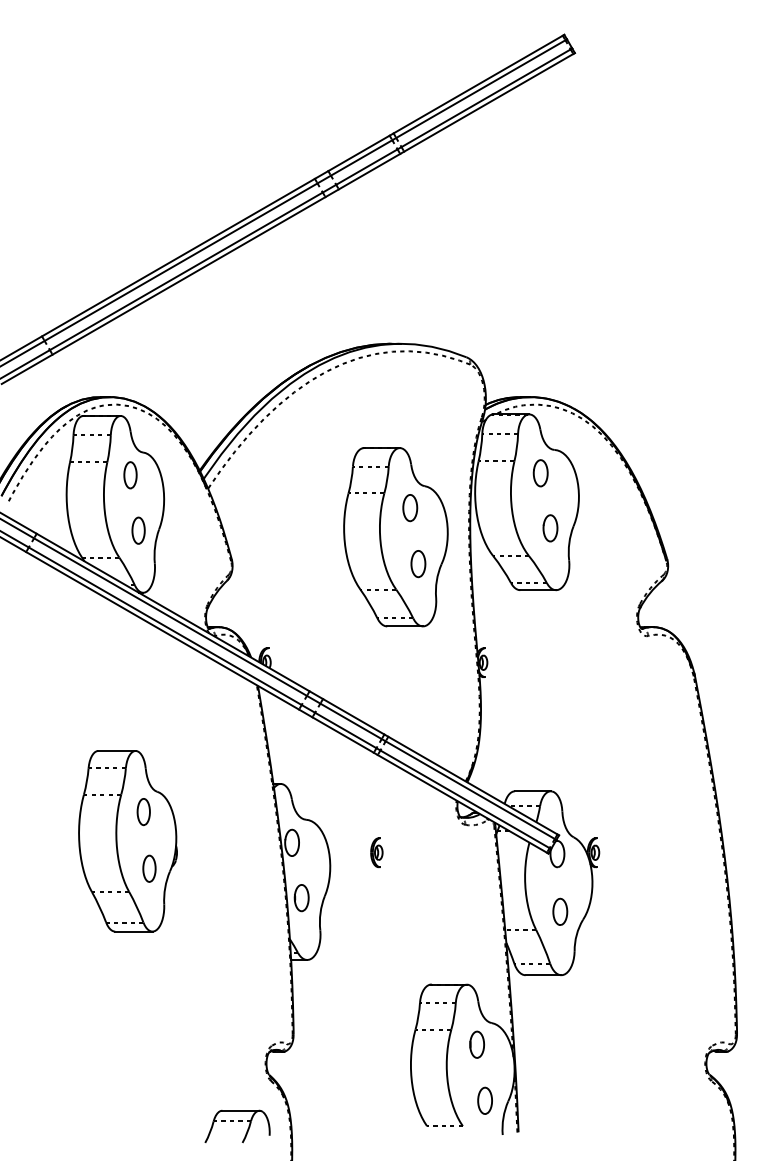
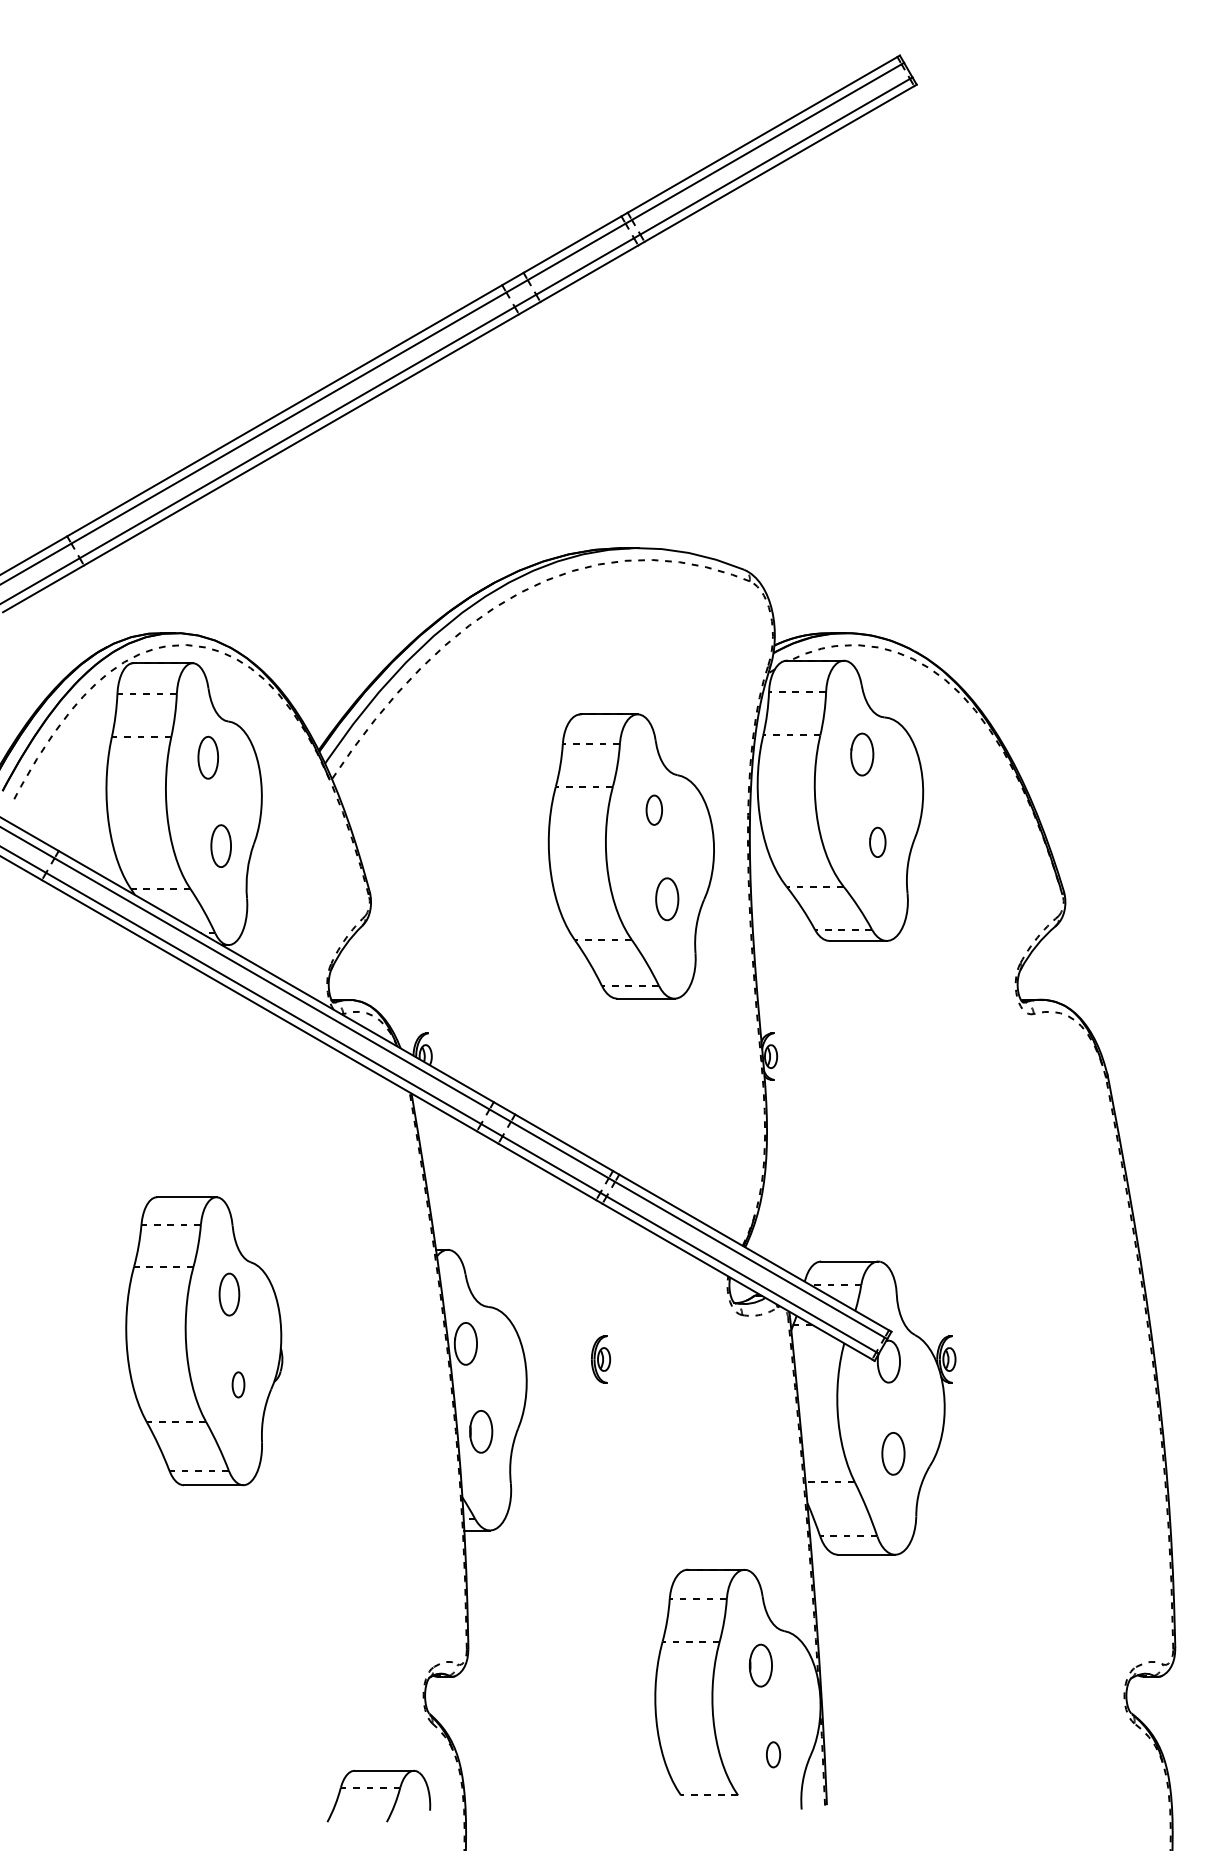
part: (410, 508) -> (654, 810), size x0.7
part: (550, 528) -> (877, 842), size x0.7
part: (149, 868) -> (238, 1384), size x0.6
part: (484, 1100) -> (772, 1754), size x0.6

